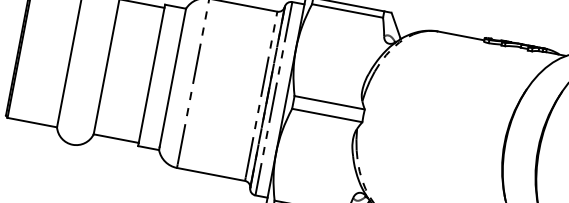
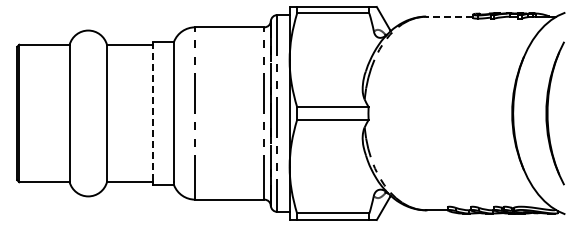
line: (461, 35) -> (449, 16), solid -> dashed
line: (151, 74) -> (152, 112), solid -> dashed

